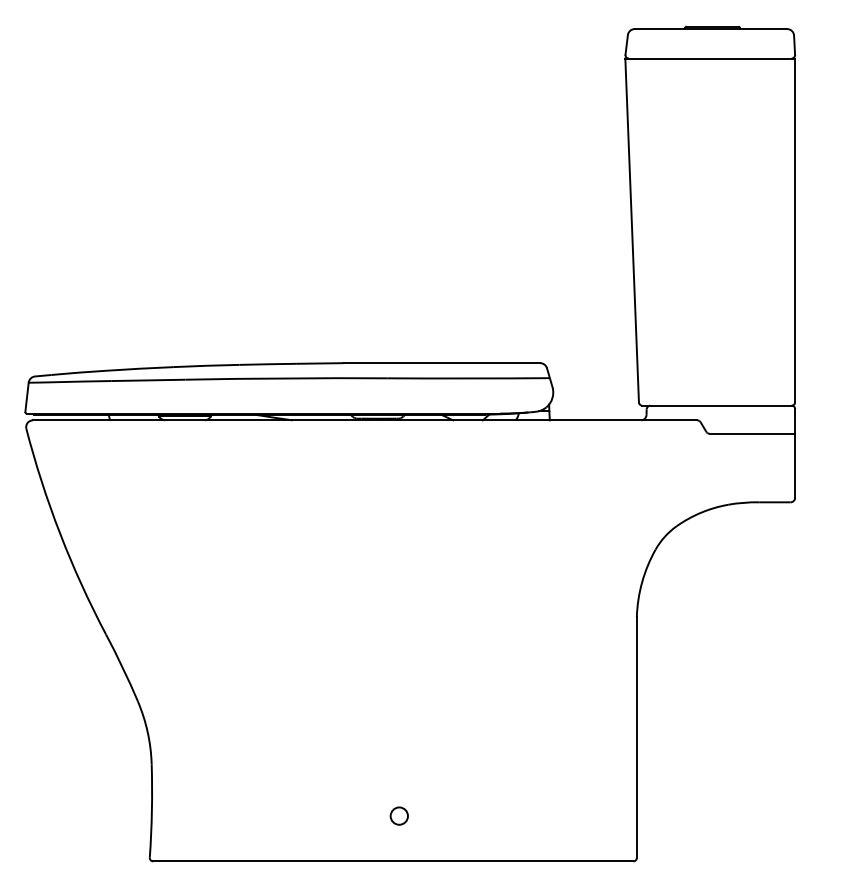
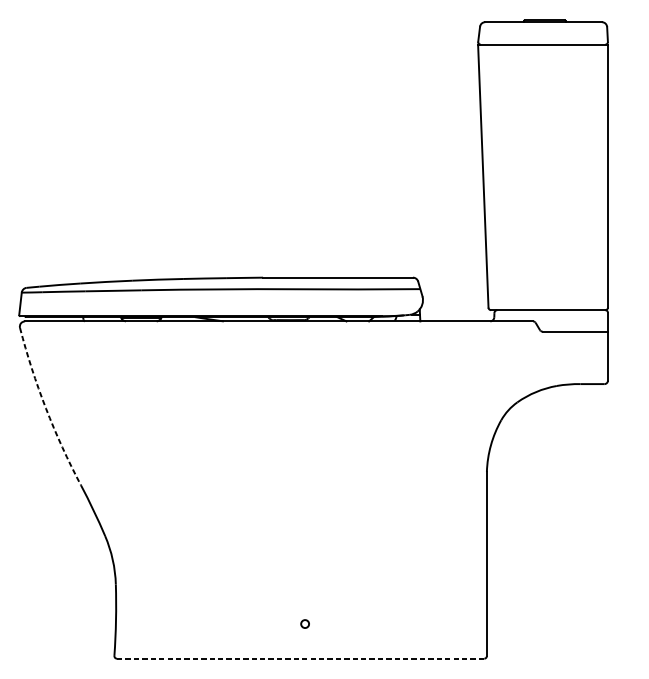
arc: (60, 534) -> (46, 408), solid -> dashed
circle: (398, 815) -> (304, 623), size x0.6
line: (393, 861) -> (300, 658), solid -> dashed

